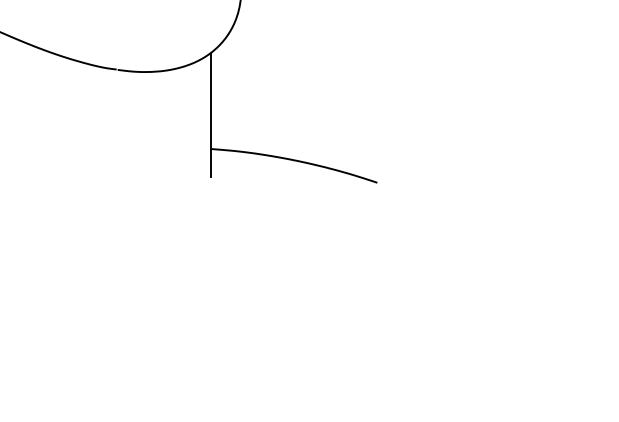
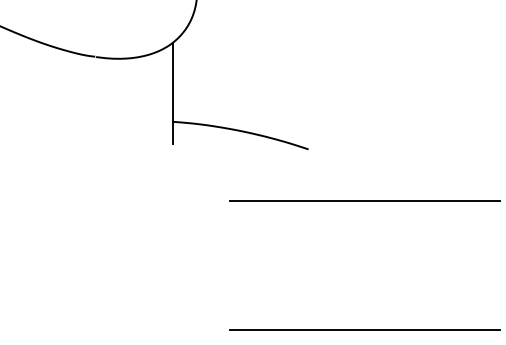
line: (446, 246) -> (365, 201), added
line: (446, 403) -> (365, 330), added

